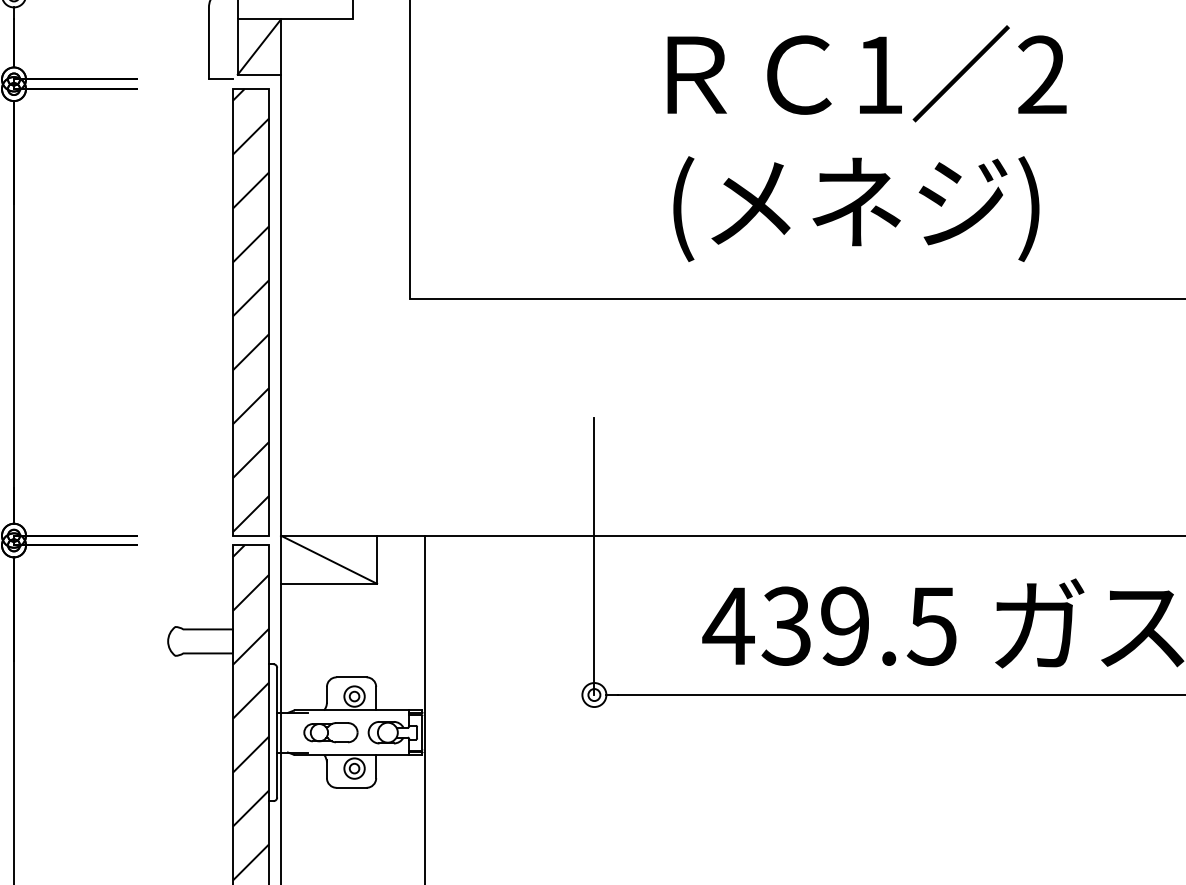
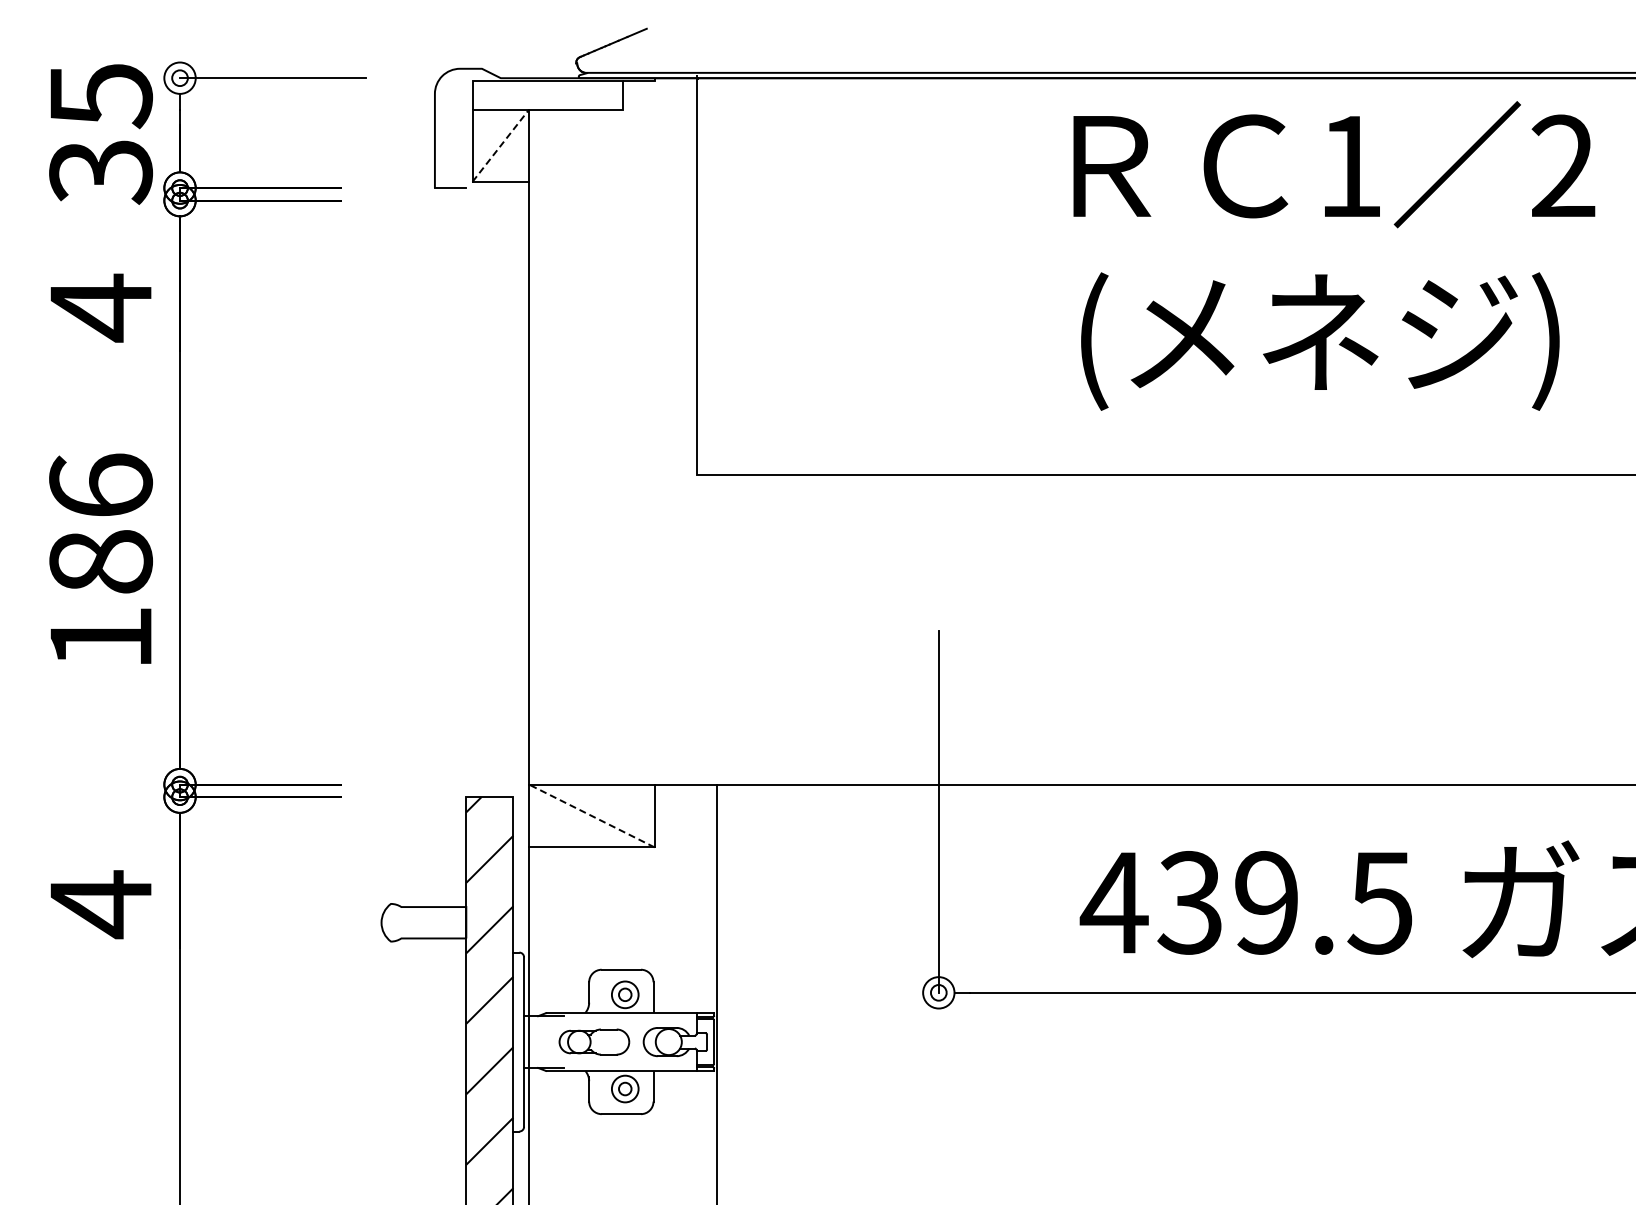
line: (259, 46) -> (500, 145), solid -> dashed
text: (867, 143) -> (1334, 255), moved
part: (250, 312) -> (489, 492), removed
line: (328, 559) -> (591, 815), solid -> dashed

